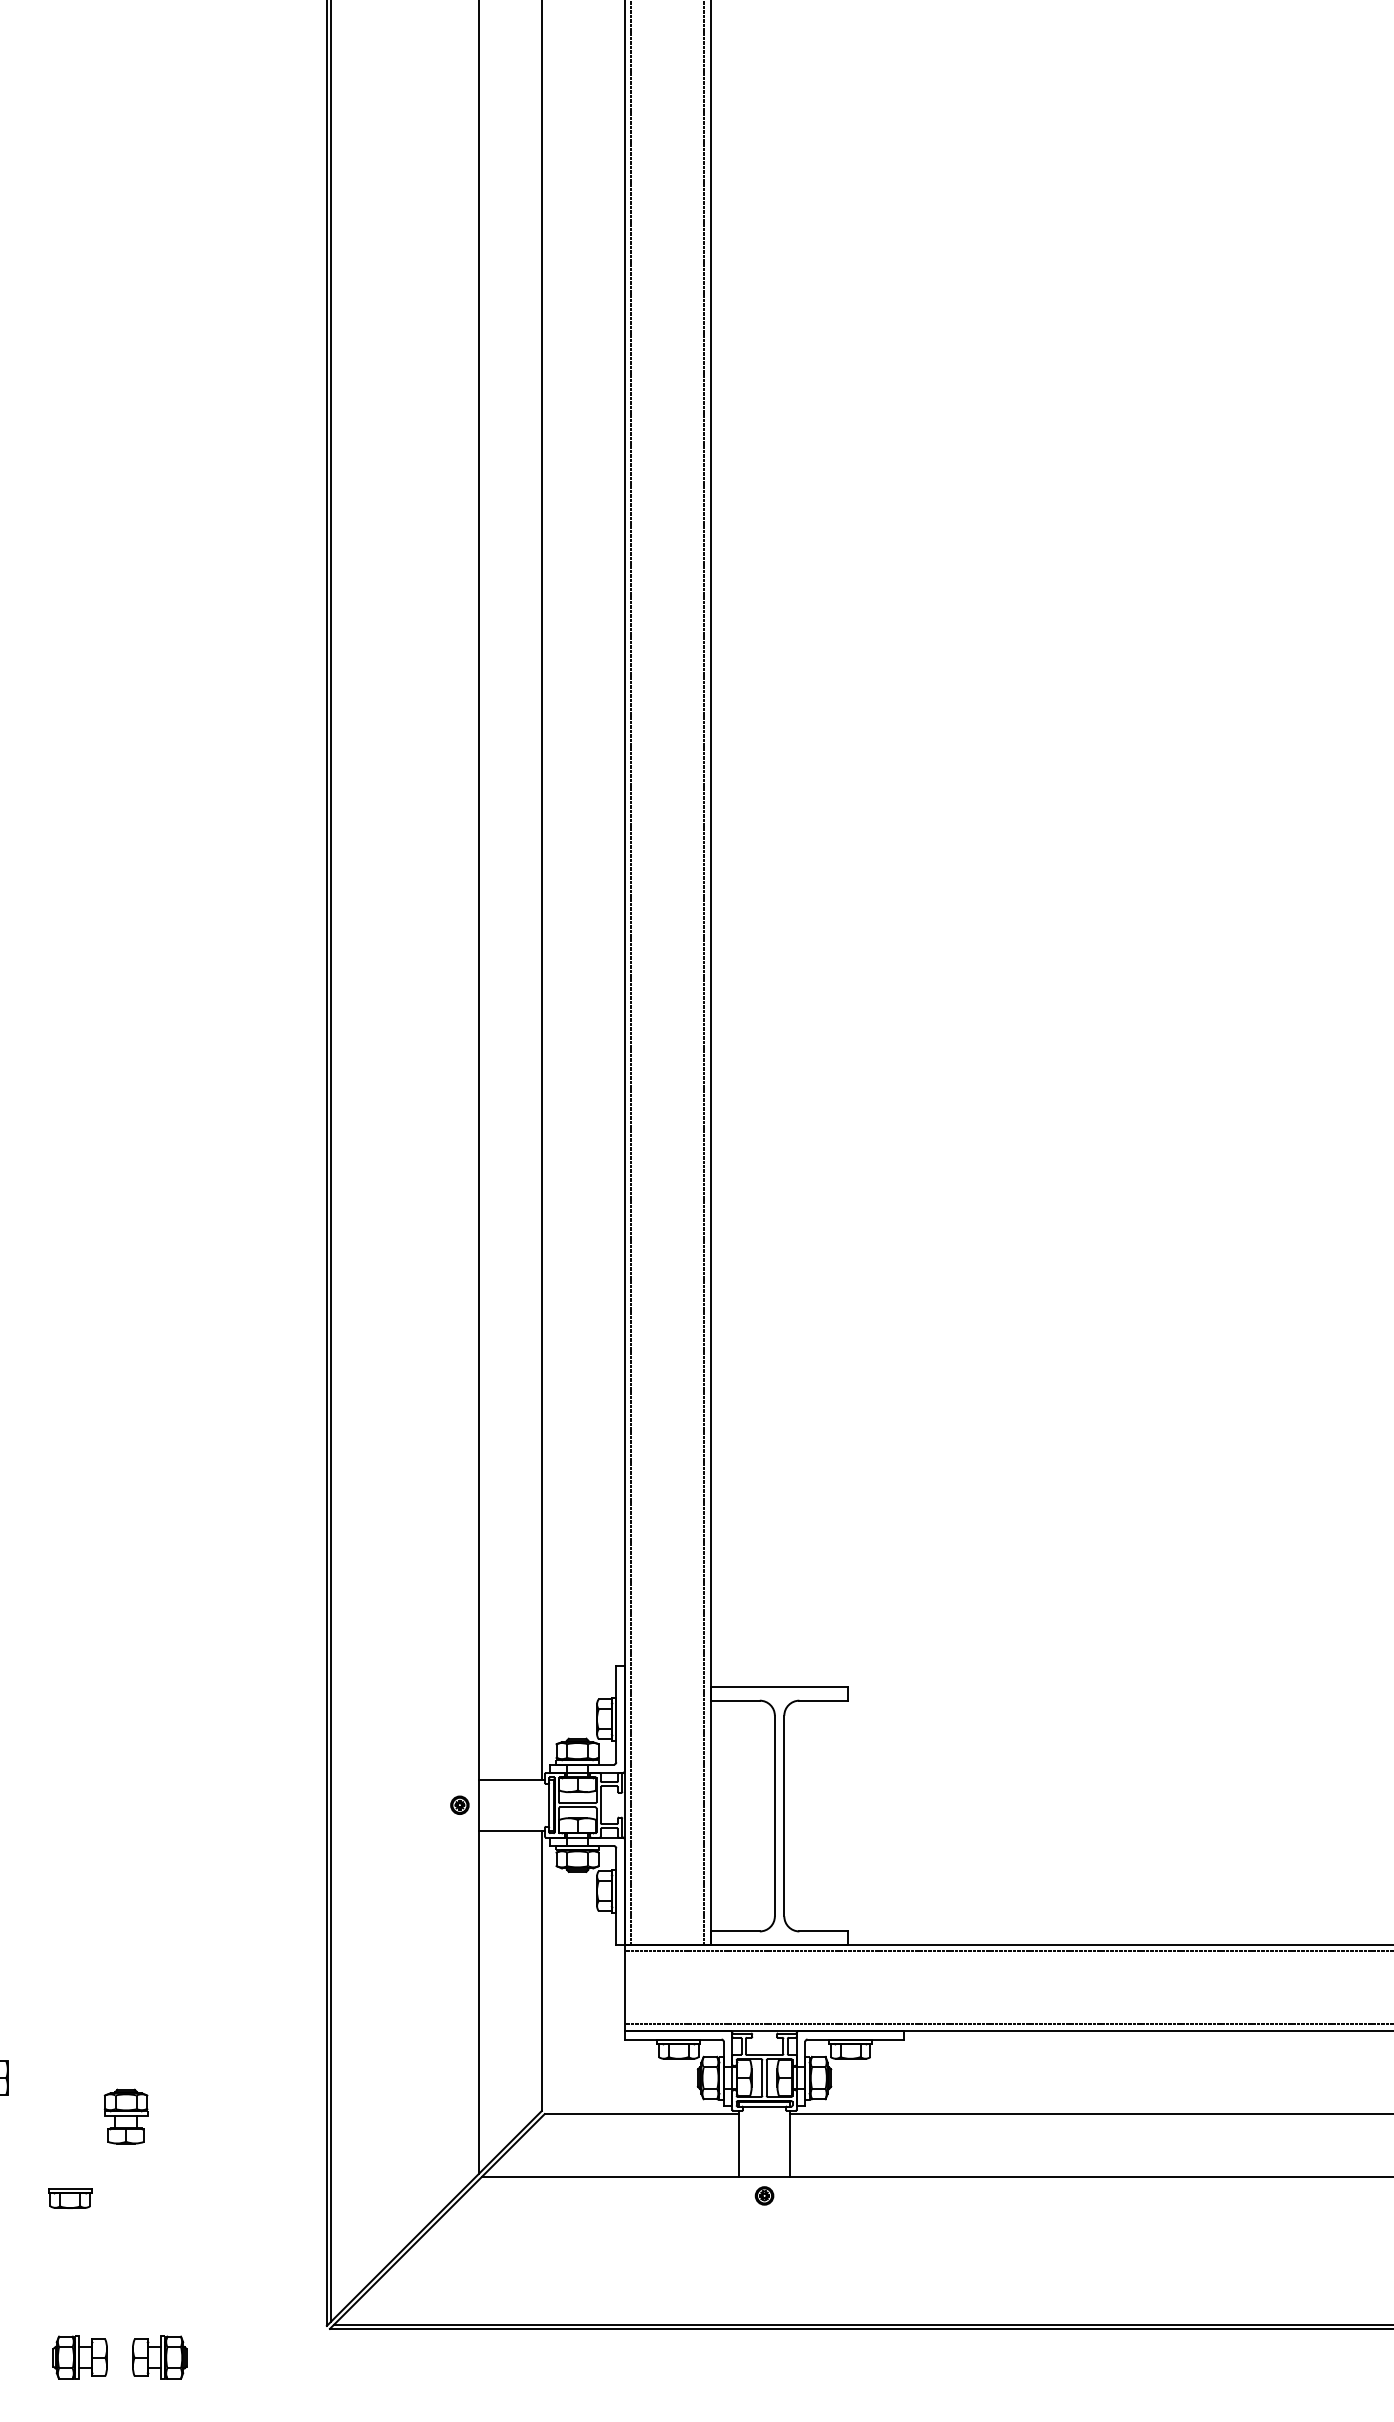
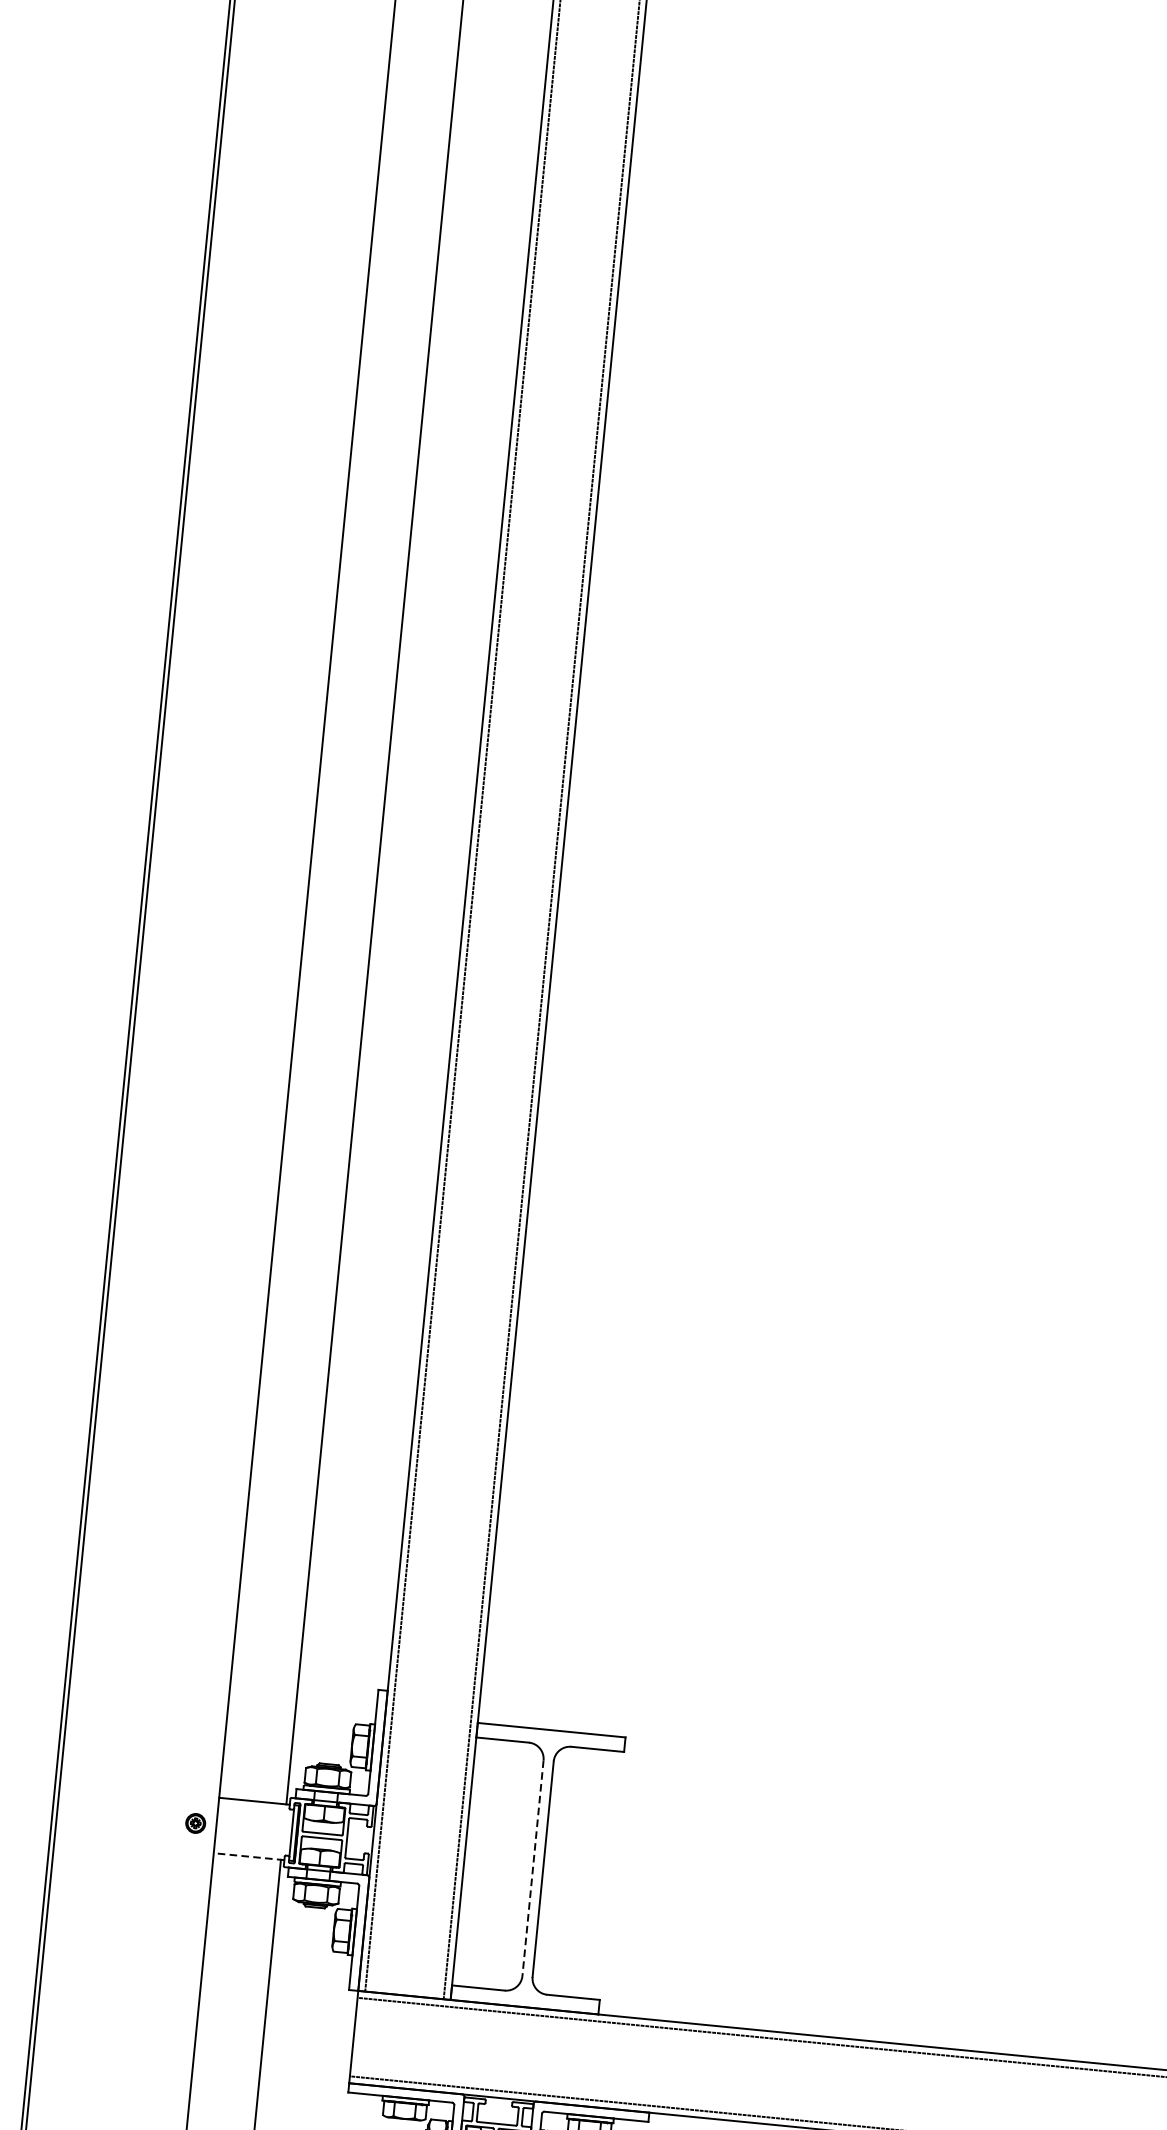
line: (774, 1816) -> (532, 1868), solid -> dashed
line: (512, 1831) -> (249, 1857), solid -> dashed

